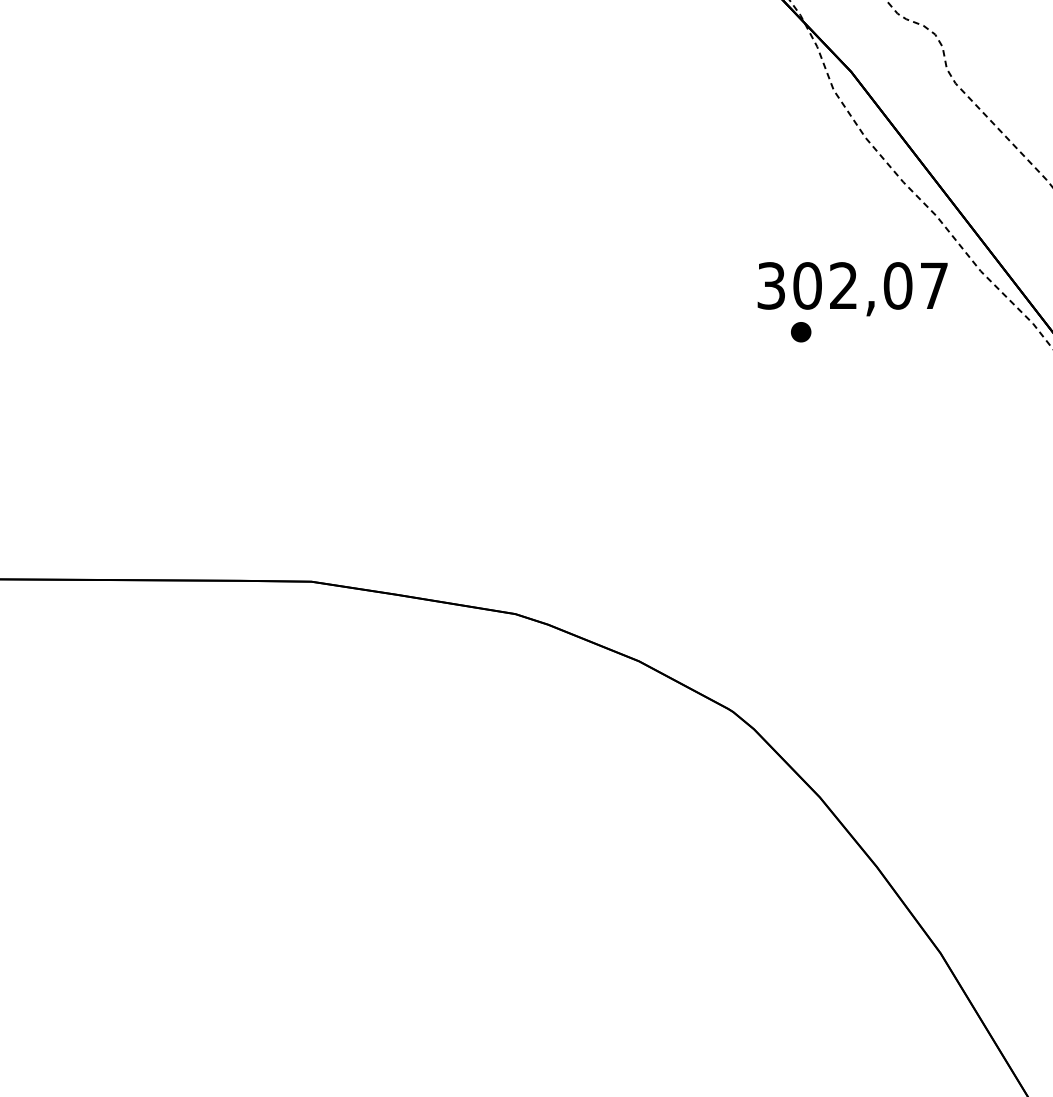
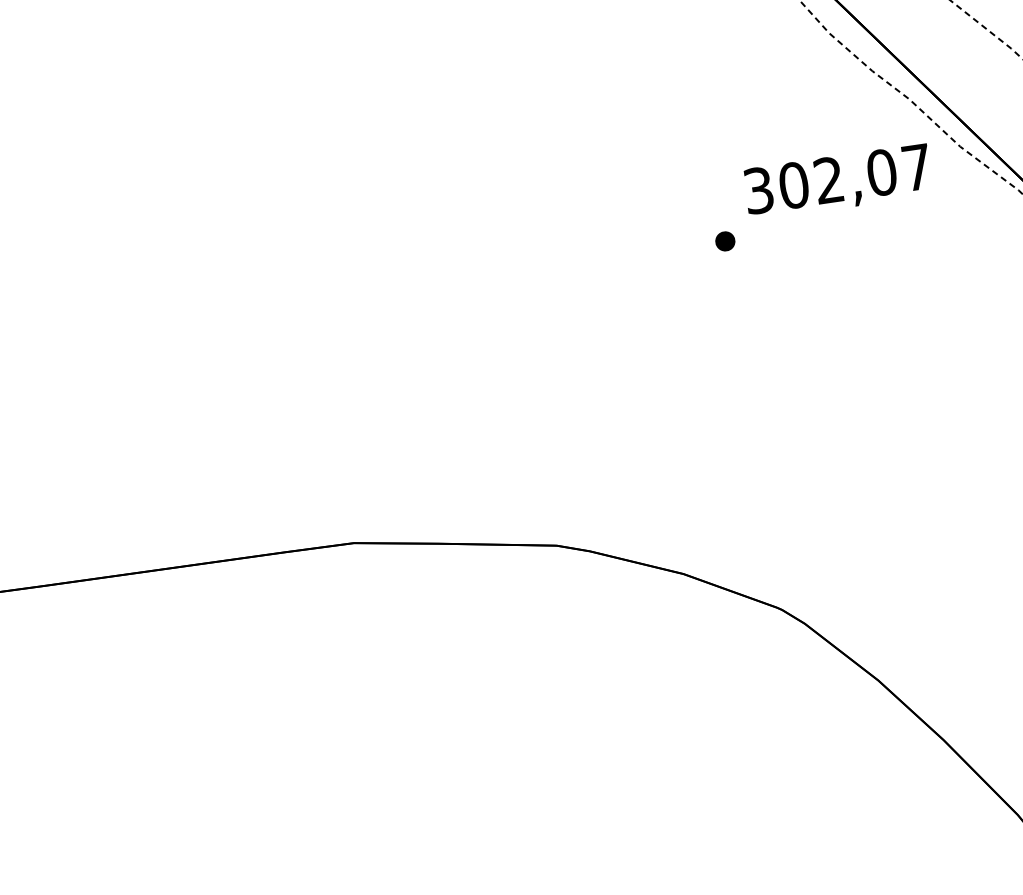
part: (801, 332) -> (725, 241), moved

